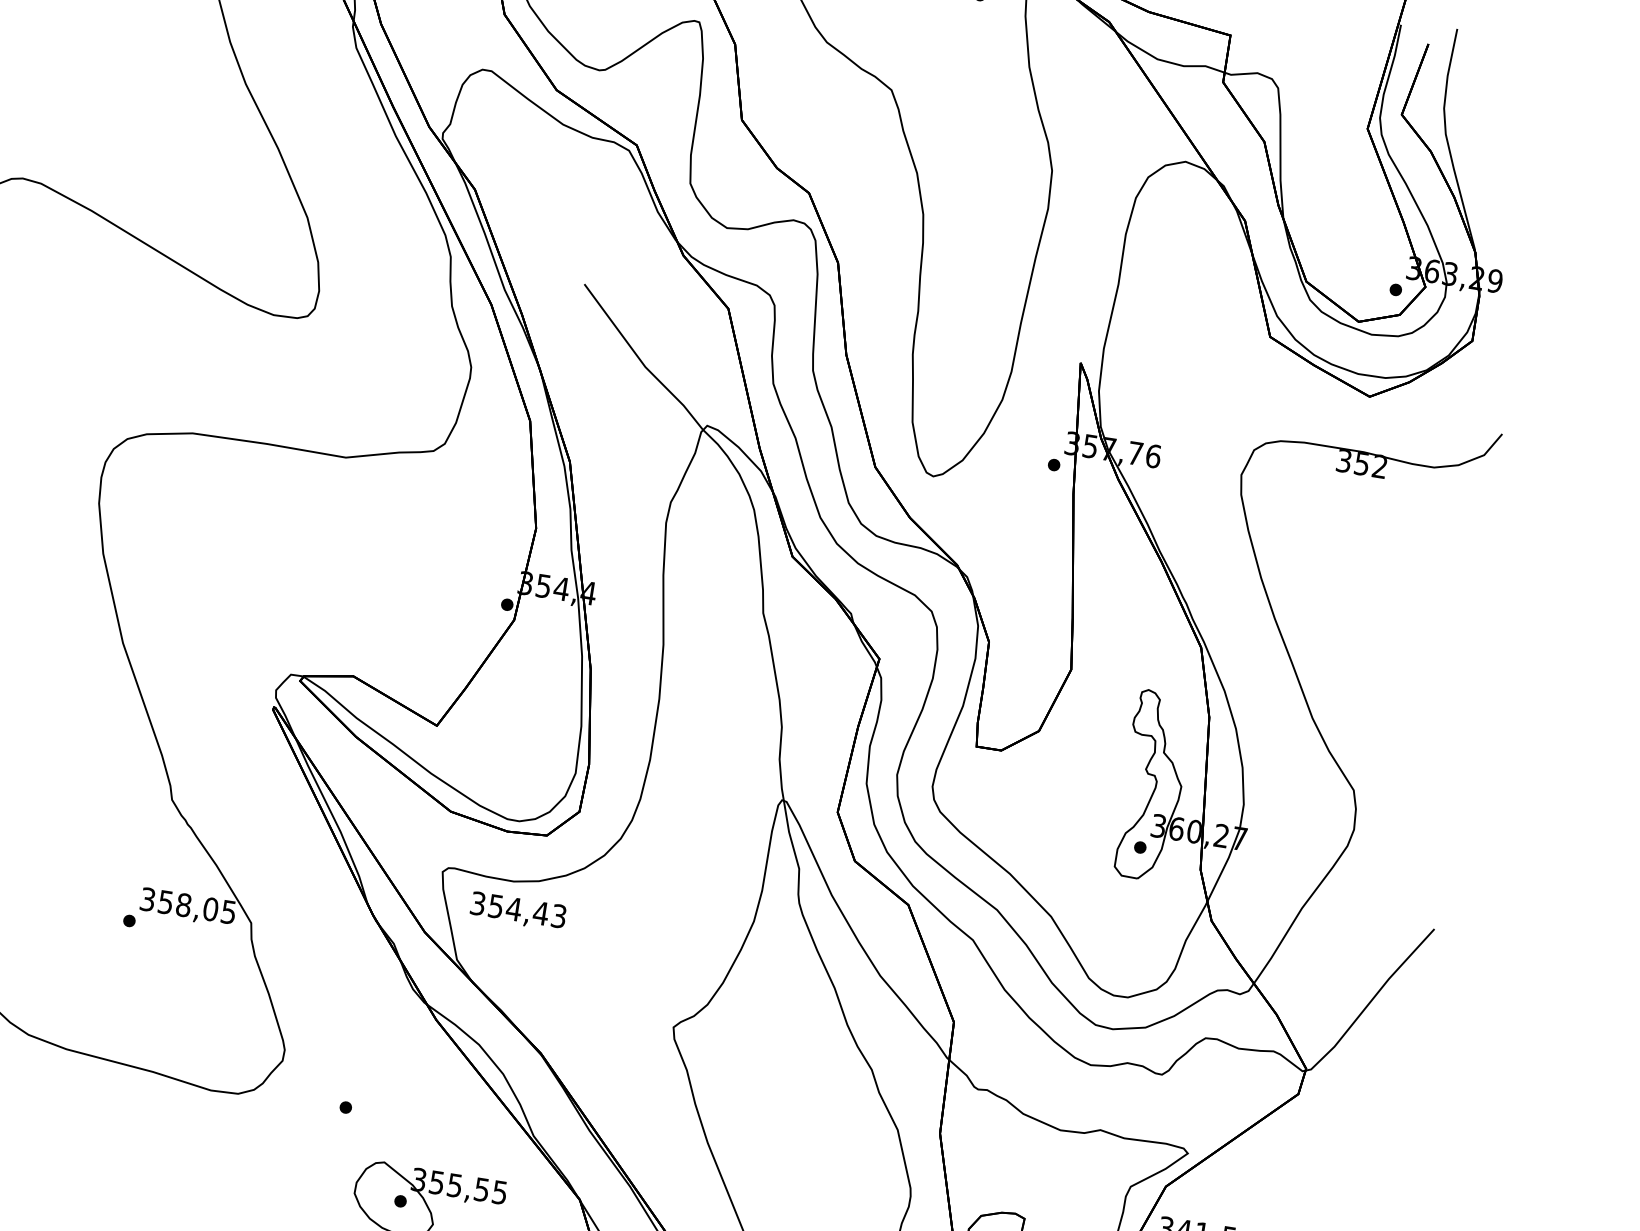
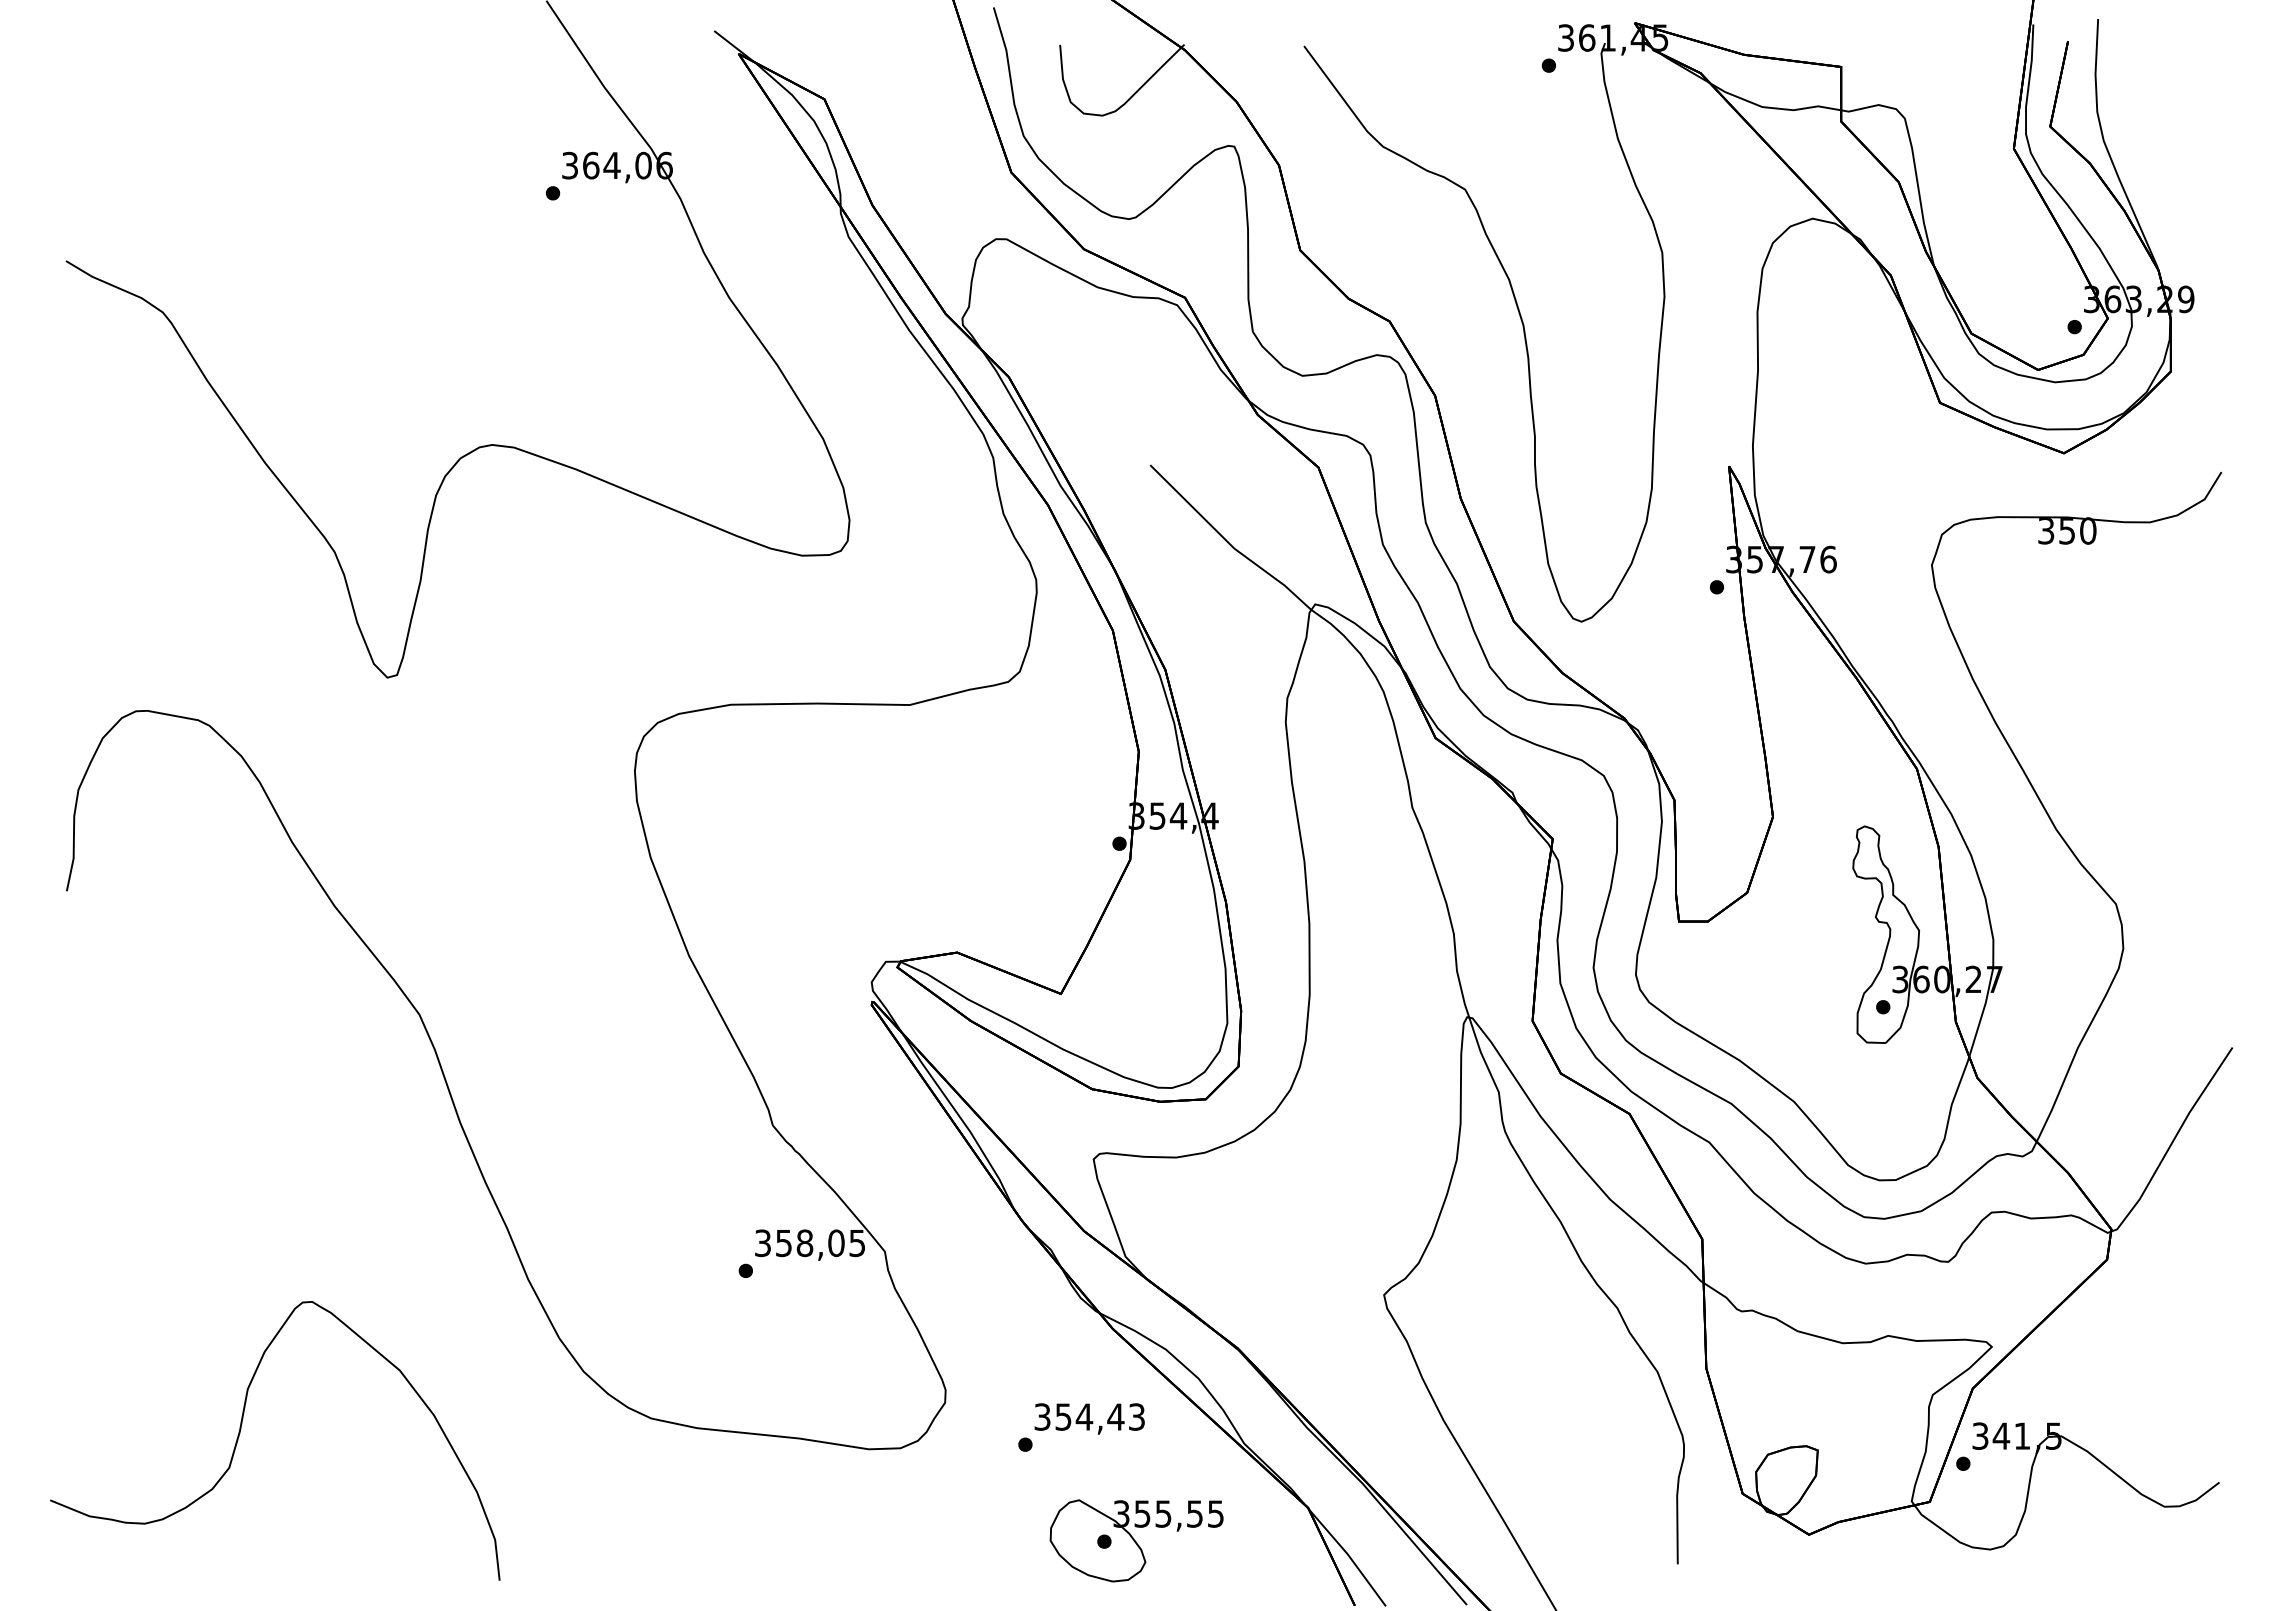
text: (1380, 466) -> (2088, 530), 352 -> 350
text: (518, 911) -> (1089, 1418), moved

